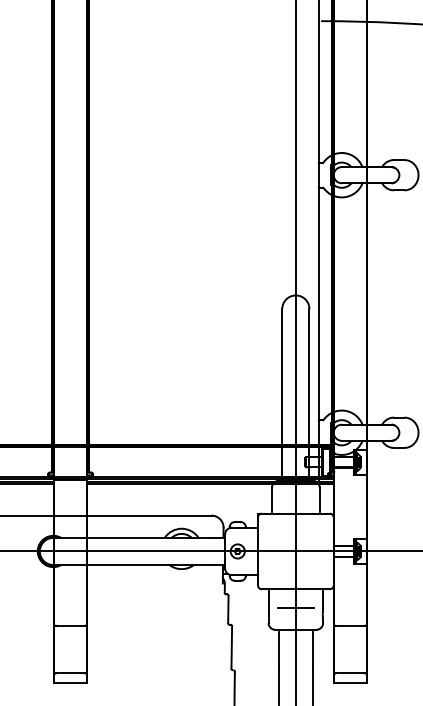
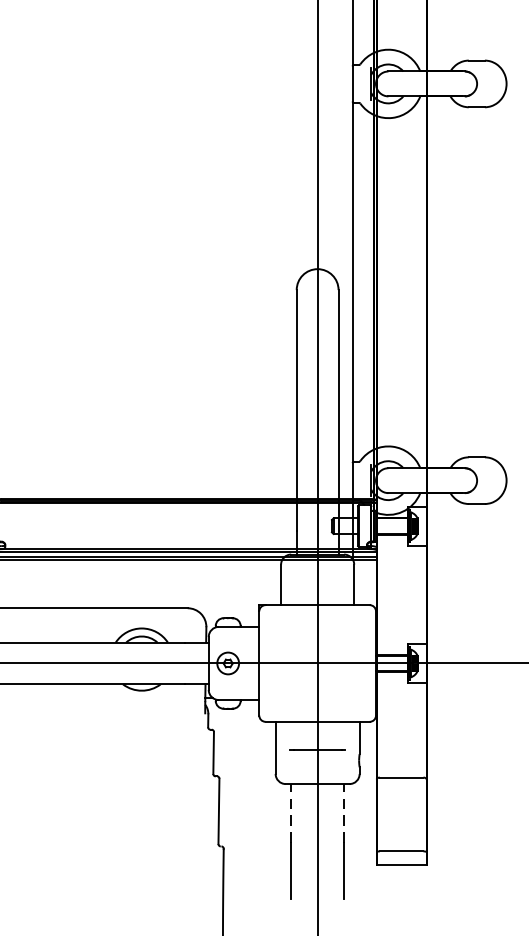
line: (278, 648) -> (290, 812), solid -> dashed
line: (312, 648) -> (343, 812), solid -> dashed

